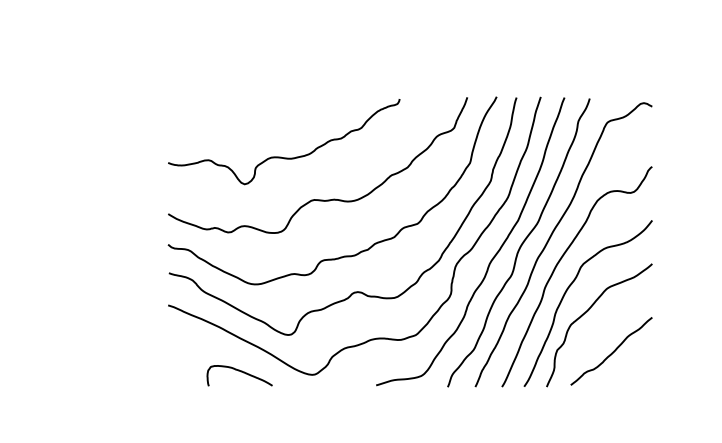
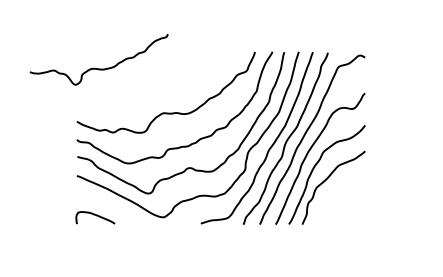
curve: (276, 155) -> (94, 67), moved
curve: (612, 351) -> (341, 203), removed
curve: (241, 373) -> (96, 216), moved

